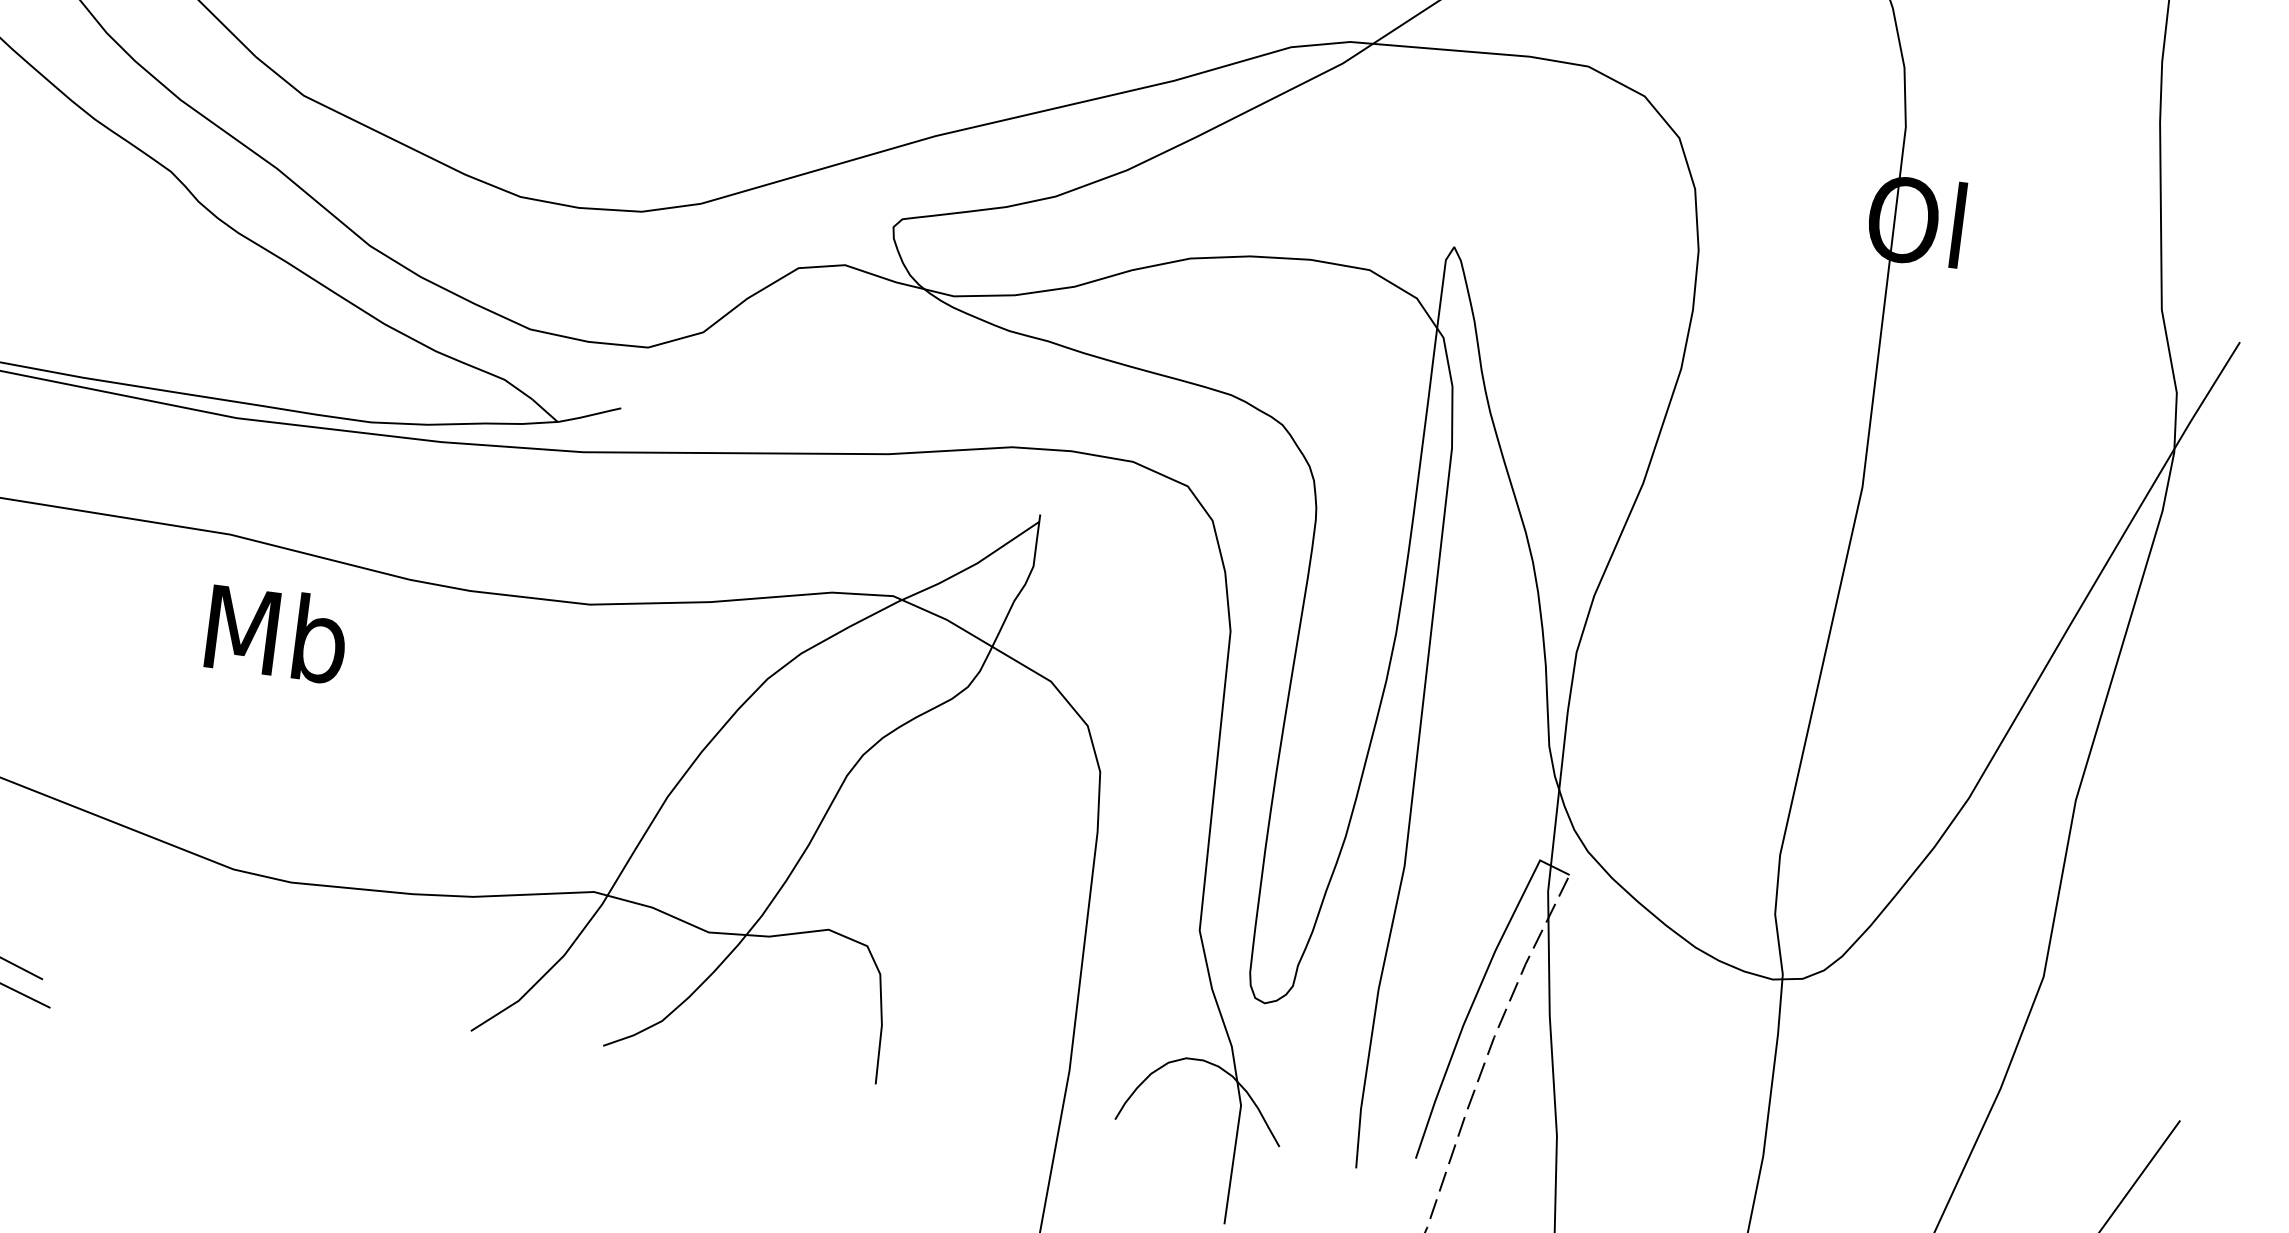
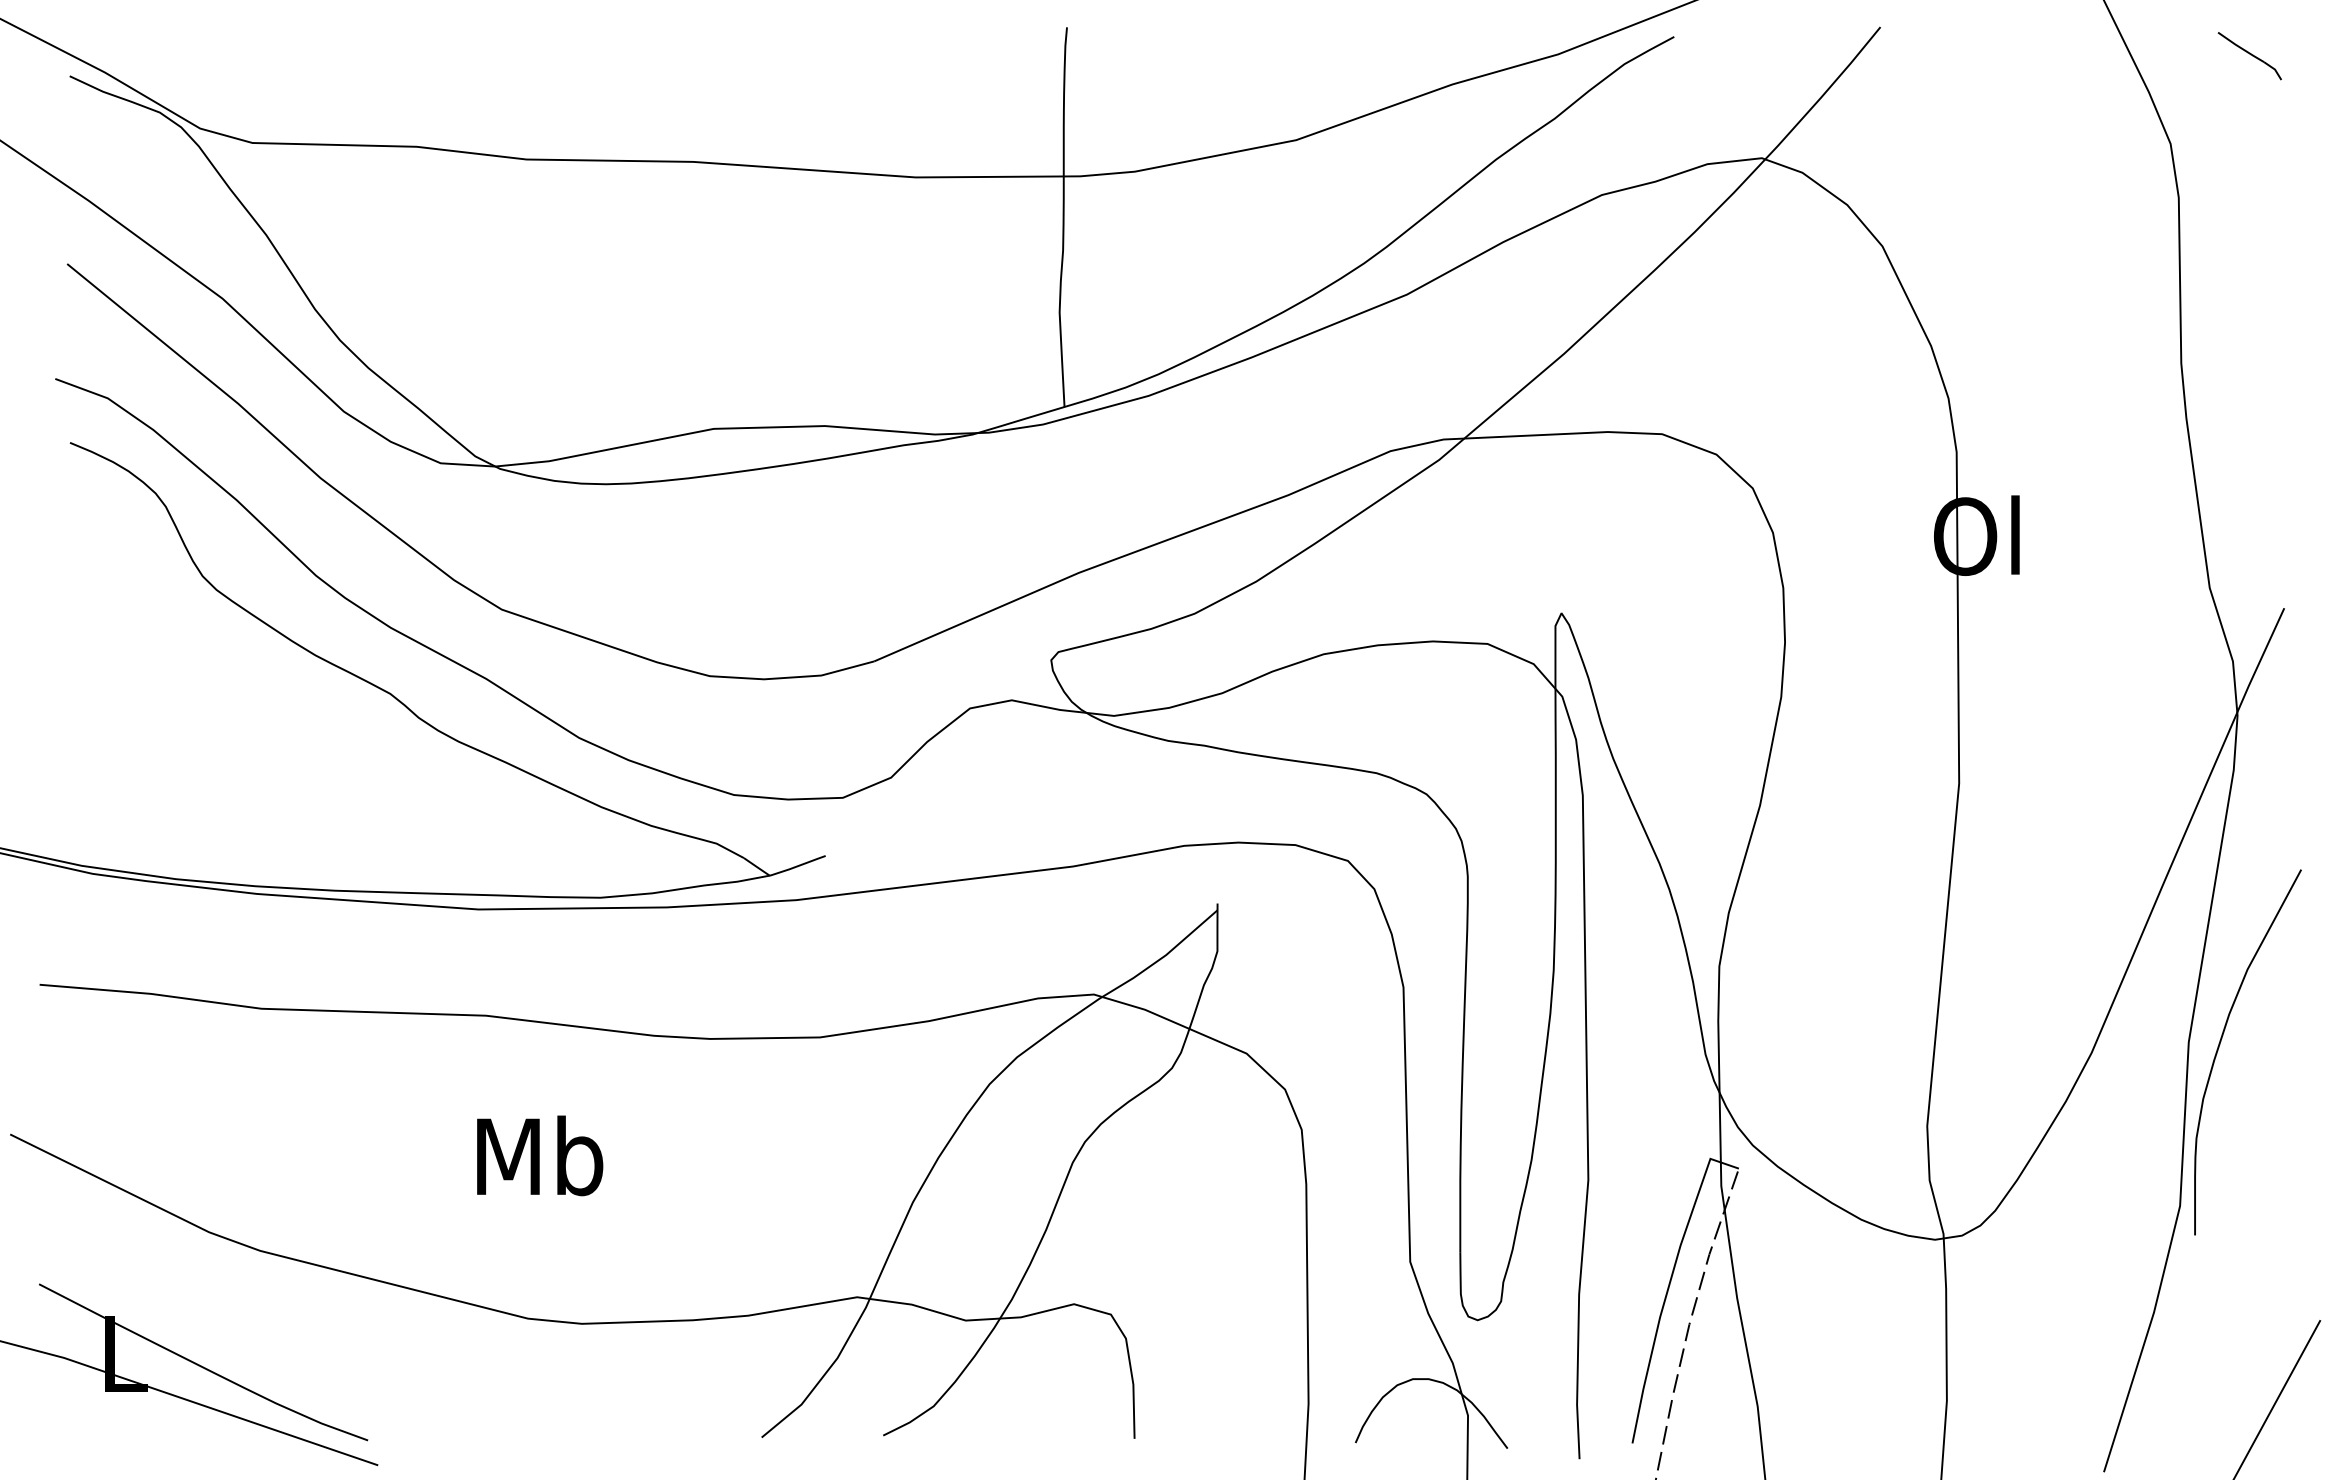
text: (277, 633) -> (540, 1155), moved
curve: (2109, 807) -> (2220, 1044), added

